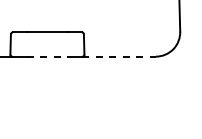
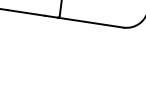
line: (47, 56) -> (26, 12), dashed -> solid
line: (119, 56) -> (90, 22), dashed -> solid

